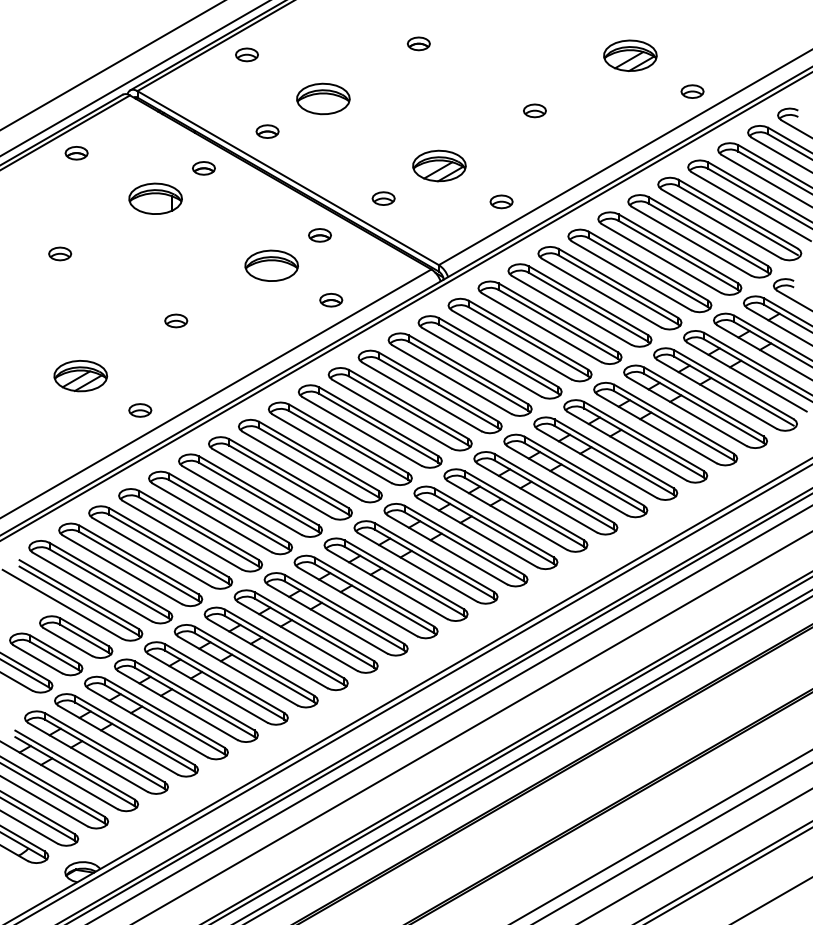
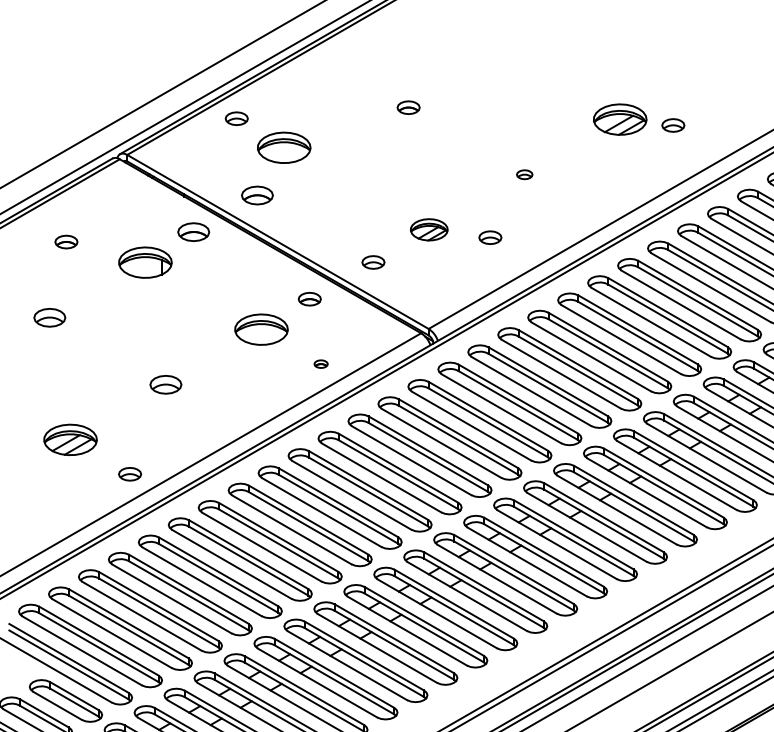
part: (692, 91) -> (673, 125), moved
part: (323, 98) -> (284, 147), moved
part: (534, 110) -> (524, 174), size x0.7
part: (267, 131) -> (257, 195), size x1.4
part: (76, 153) -> (66, 242), moved
part: (439, 165) -> (429, 229), size x0.7
part: (203, 168) -> (193, 232), size x1.4
part: (501, 201) -> (490, 237), moved
part: (60, 253) -> (50, 317), size x1.4
part: (331, 300) -> (321, 364), size x0.6
part: (176, 320) -> (166, 384), size x1.4

